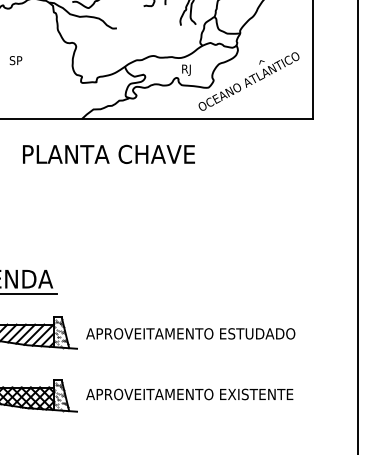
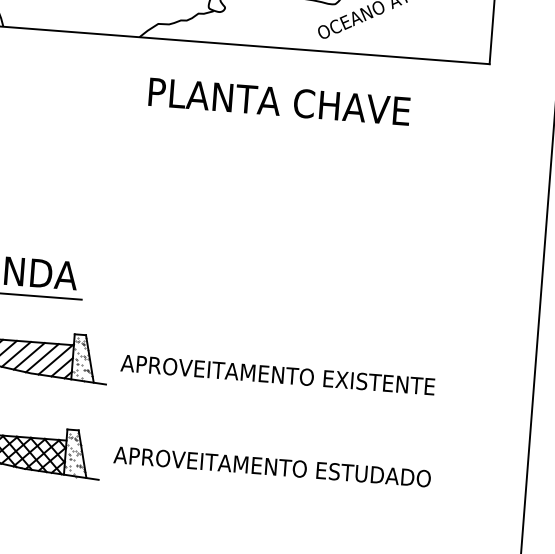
text: (108, 153) -> (278, 100), moved
text: (261, 333) -> (386, 382), APROVEITAMENTO ESTUDADO -> APROVEITAMENTO EXISTENTE
text: (261, 394) -> (379, 475), APROVEITAMENTO EXISTENTE -> APROVEITAMENTO ESTUDADO

